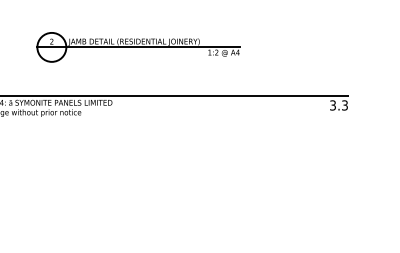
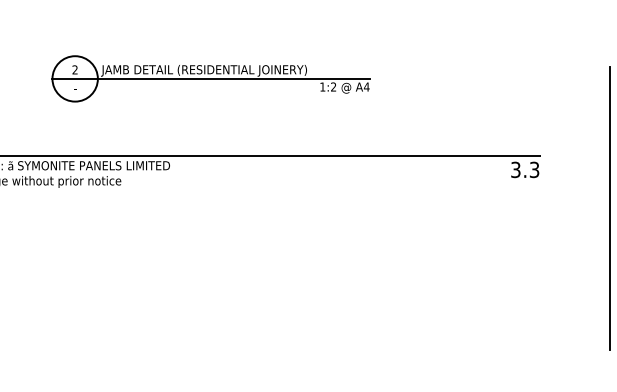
line: (393, 129) -> (610, 207), added

